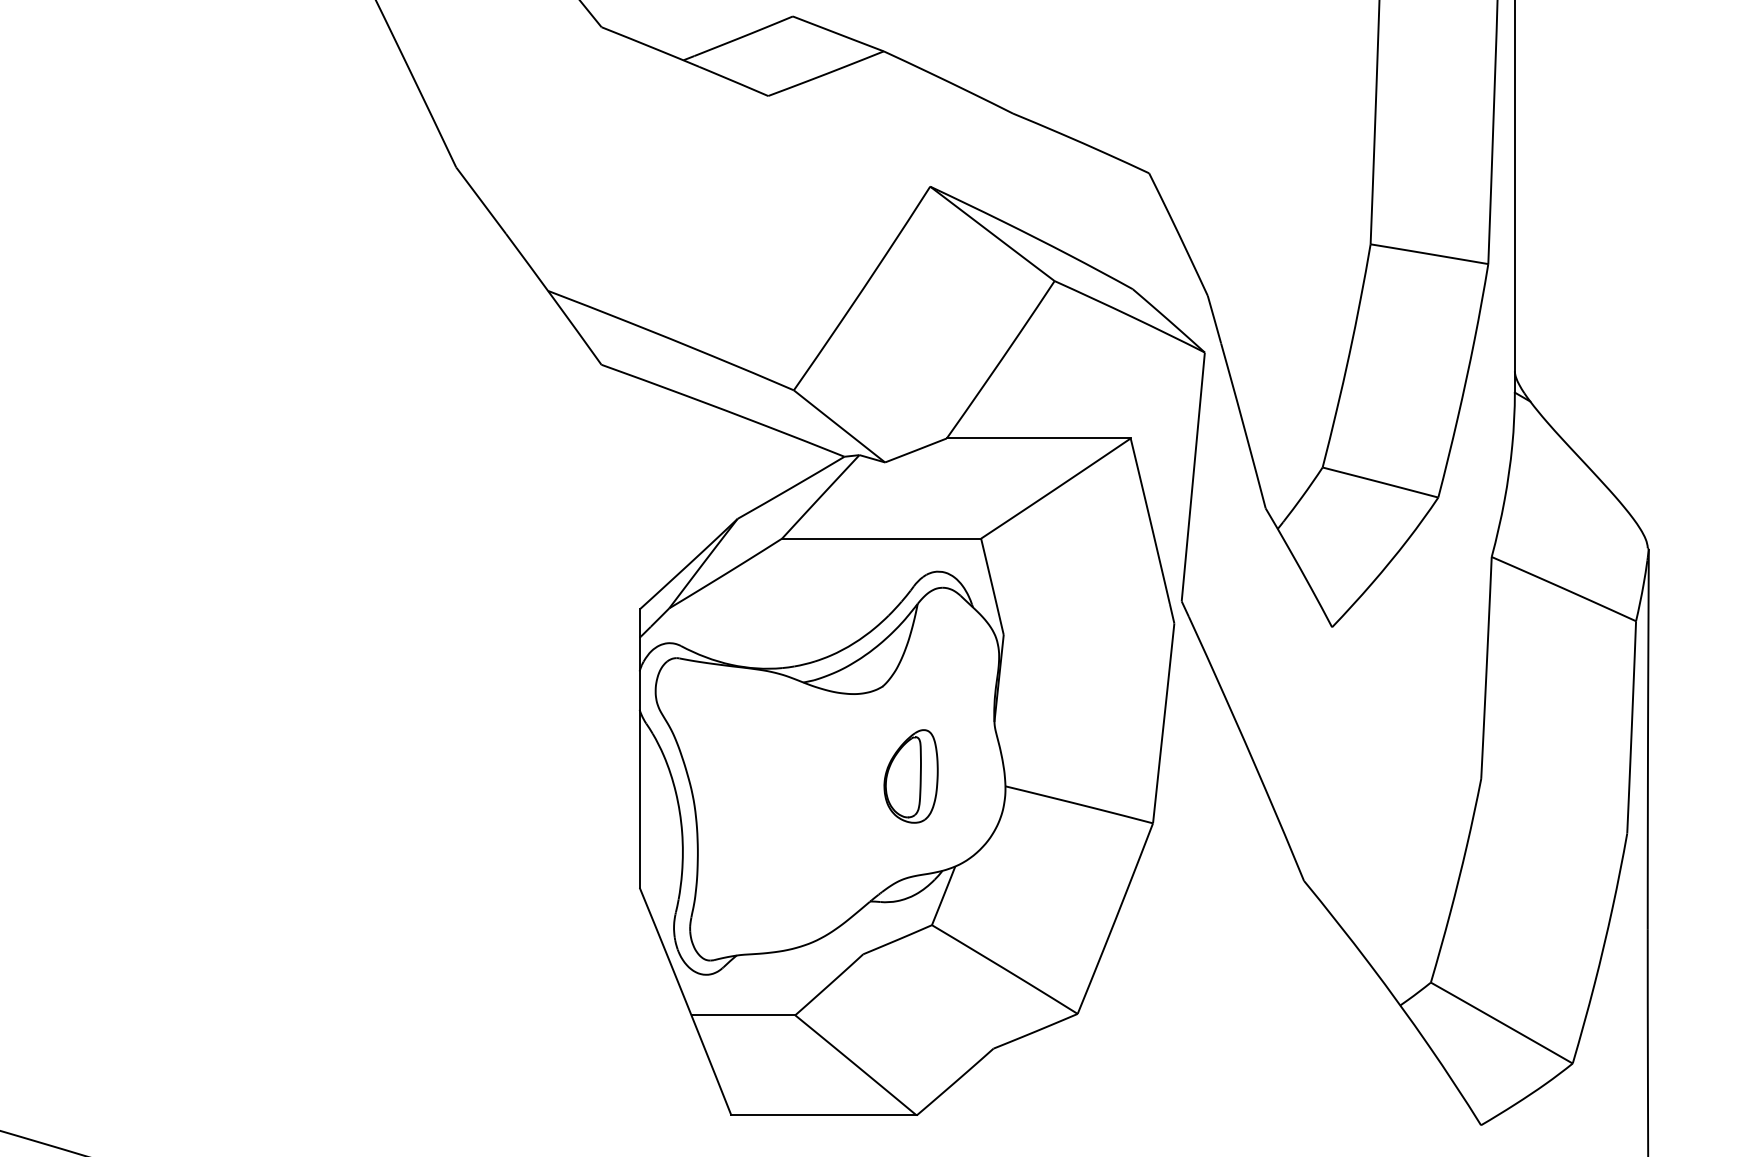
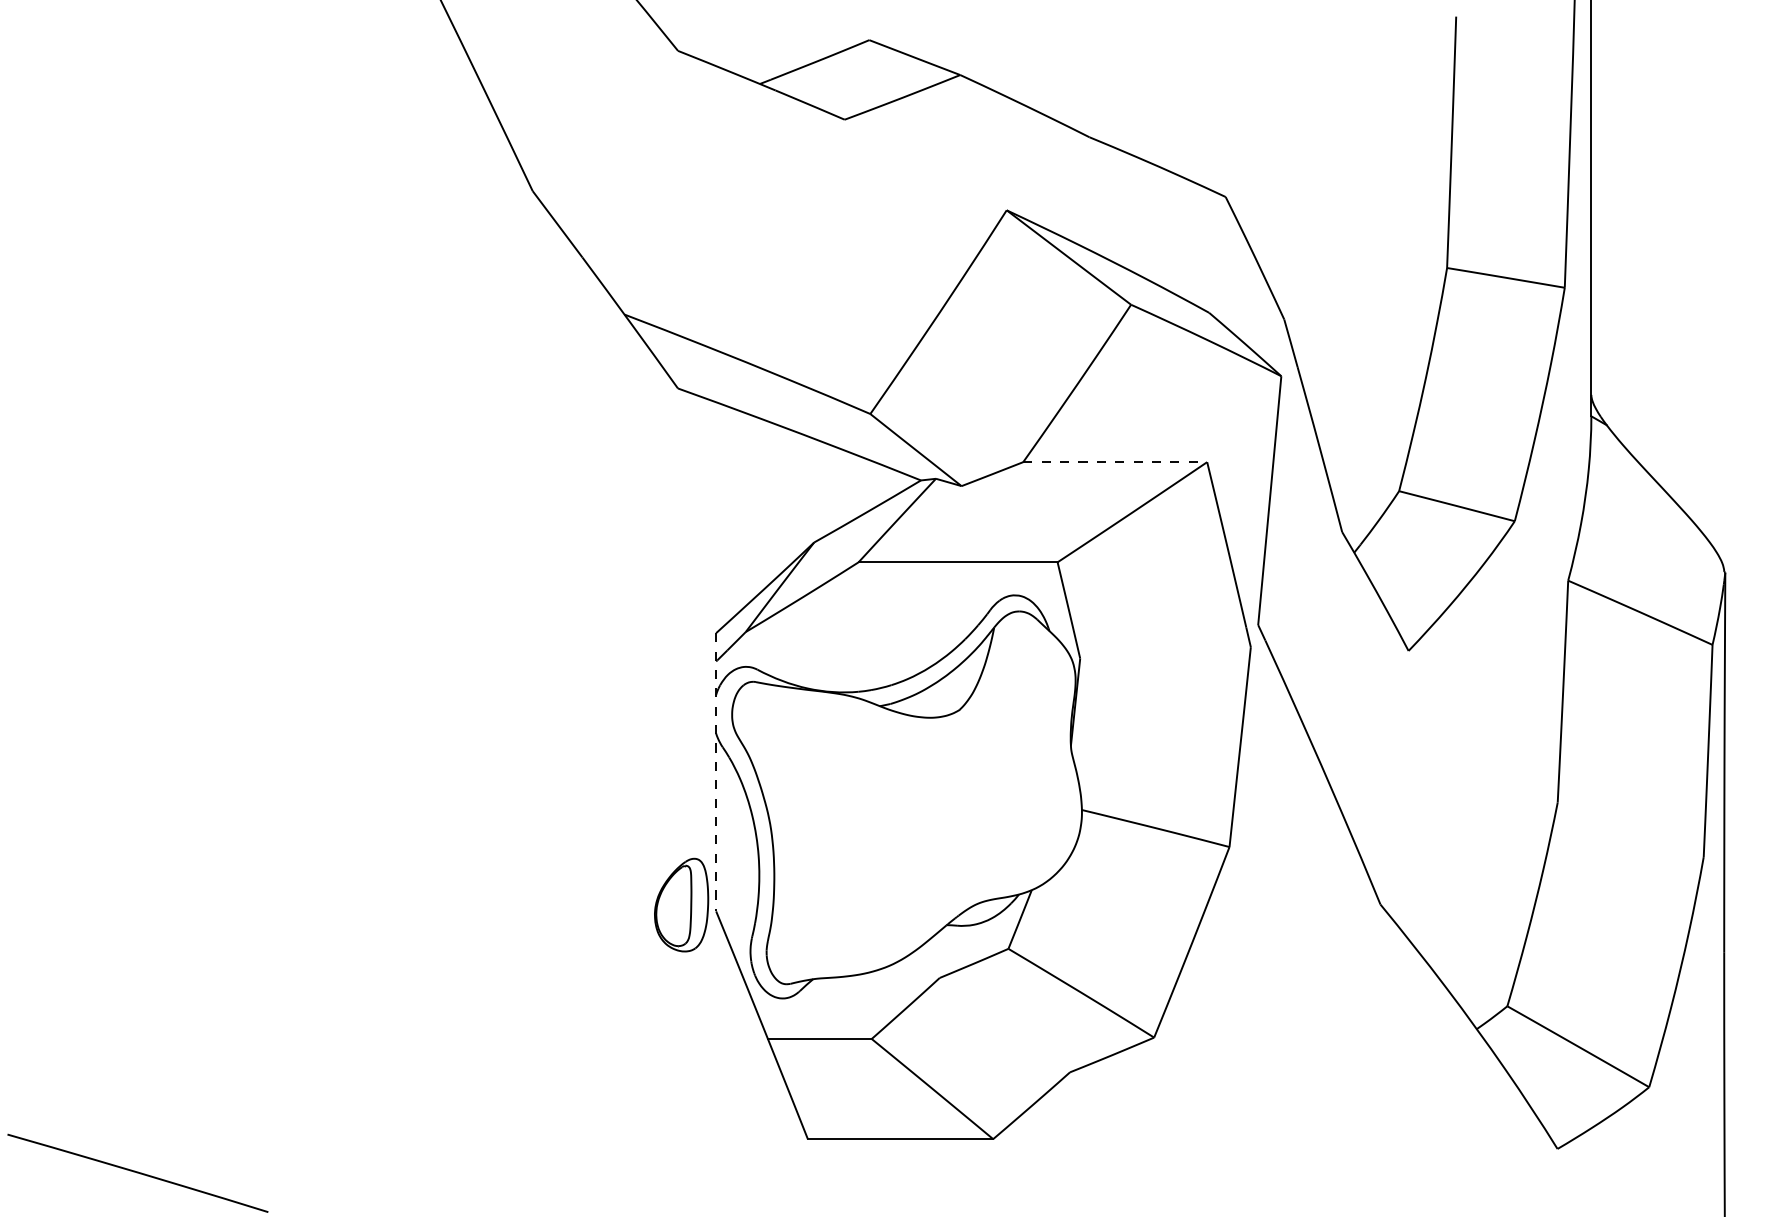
line: (1039, 438) -> (1115, 462), solid -> dashed
line: (640, 748) -> (716, 772), solid -> dashed
part: (911, 775) -> (681, 904), moved

